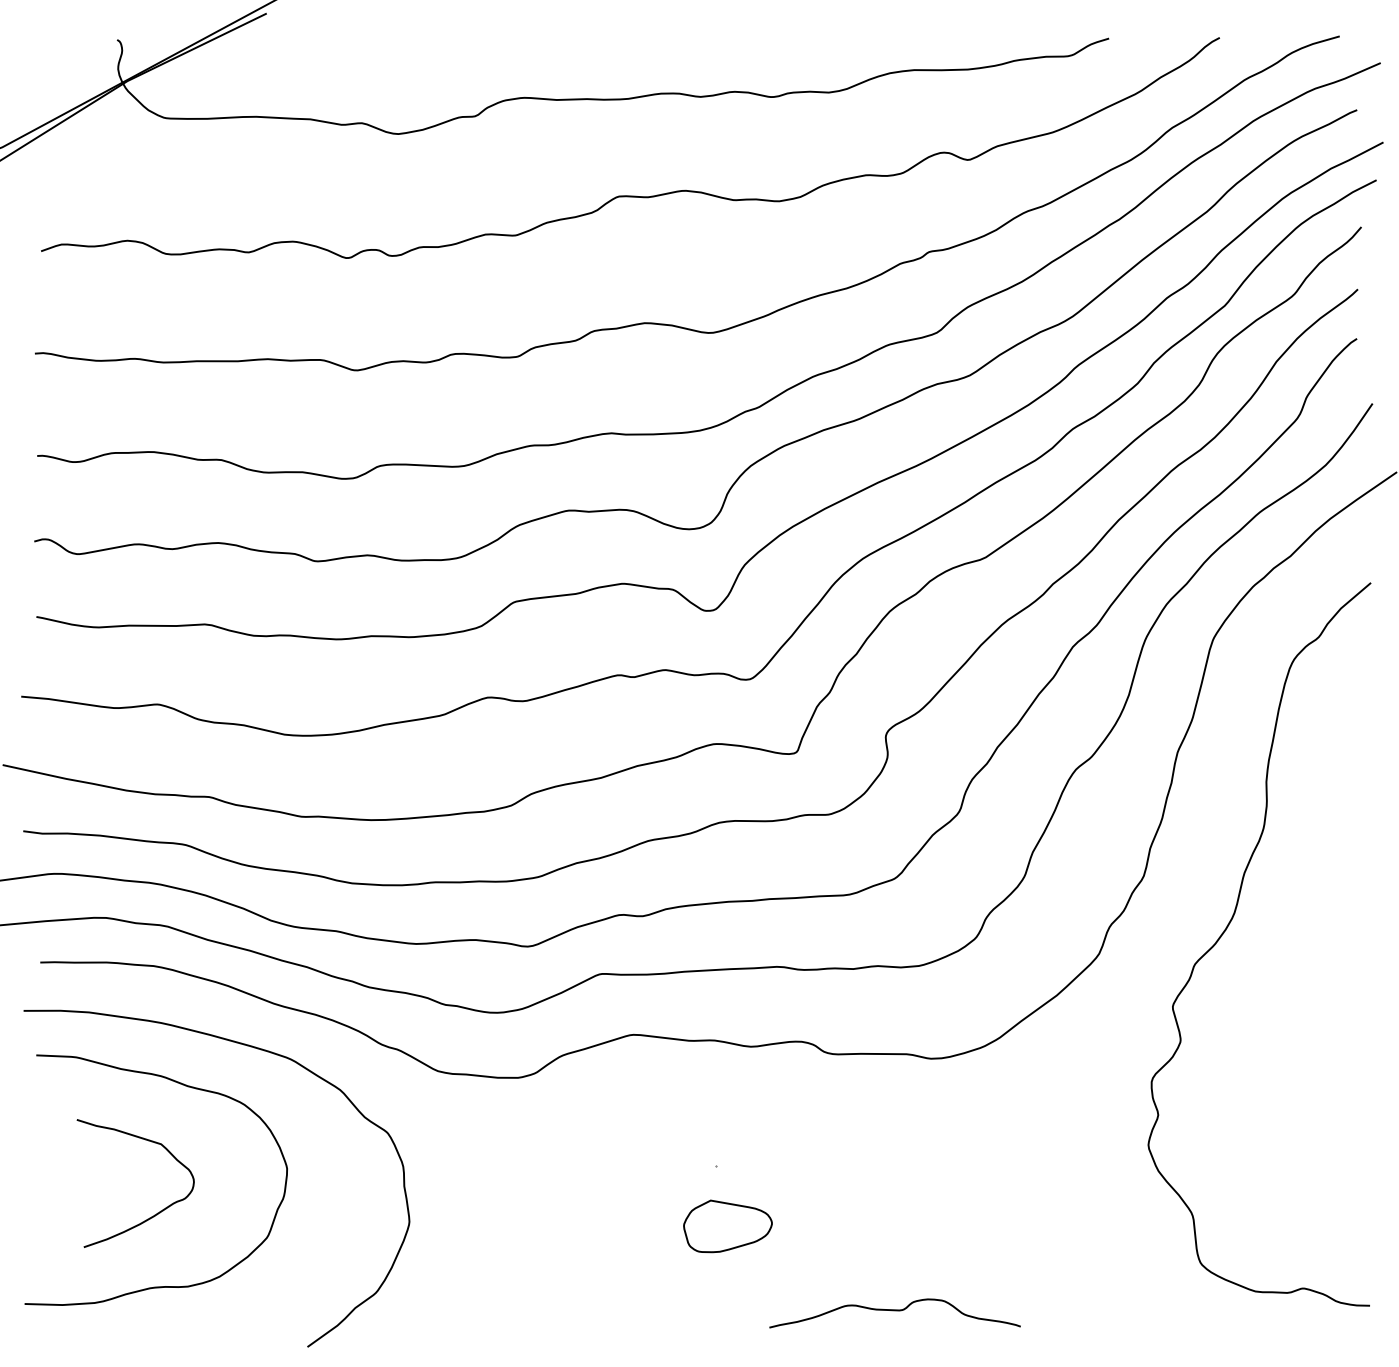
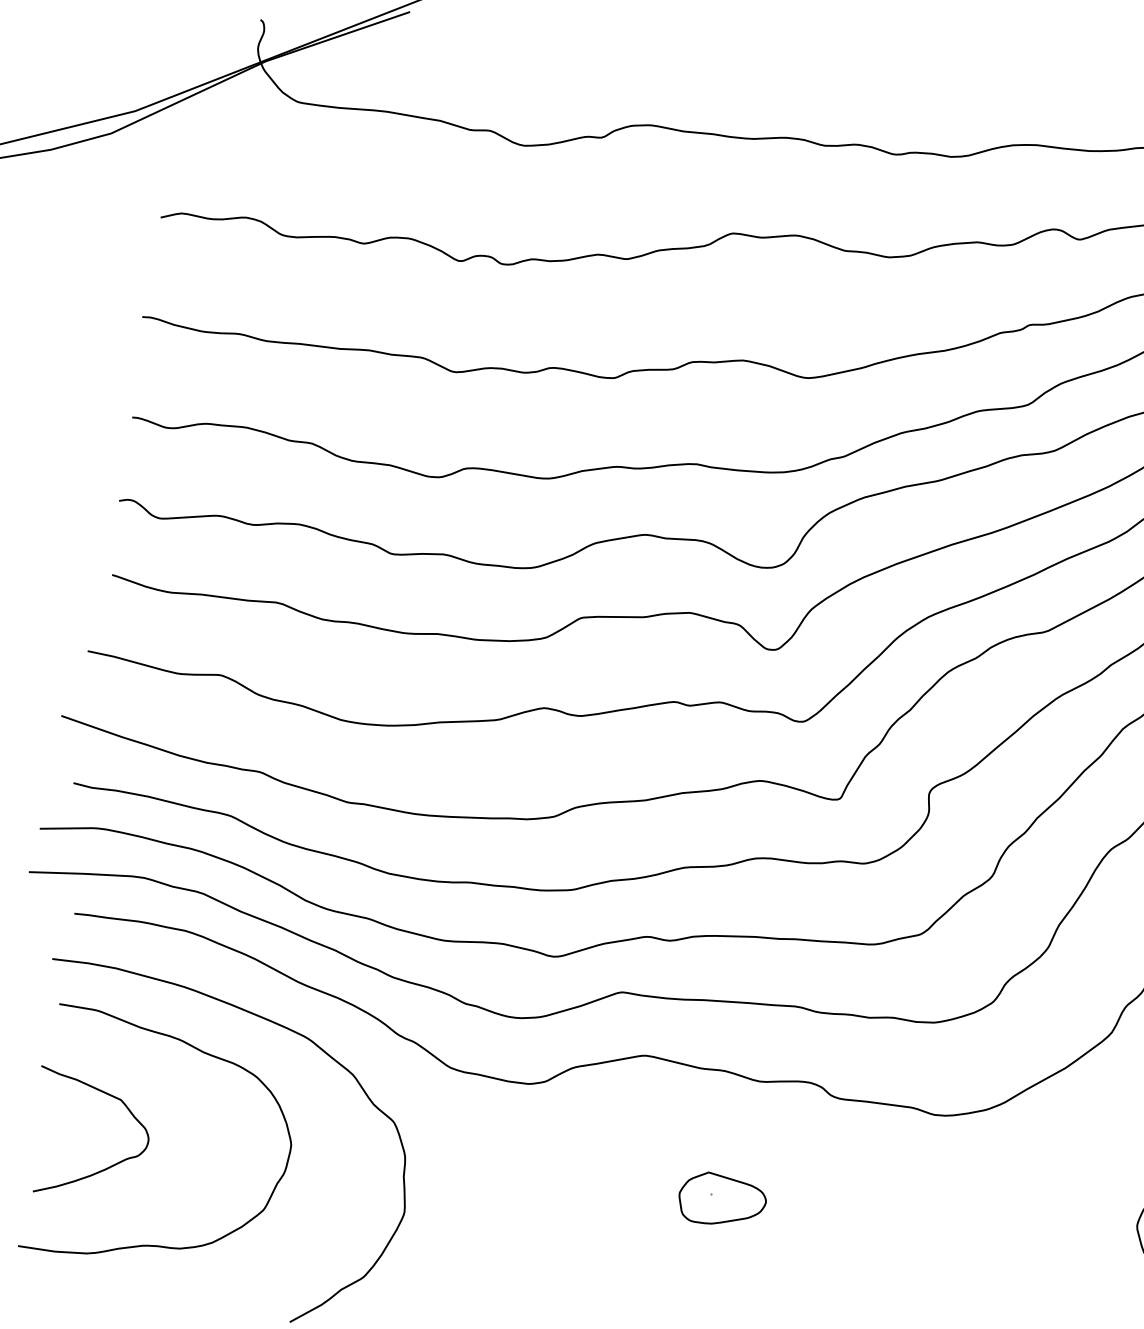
curve: (154, 1214) -> (105, 1167), moved
part: (727, 1226) -> (722, 1199), moved

